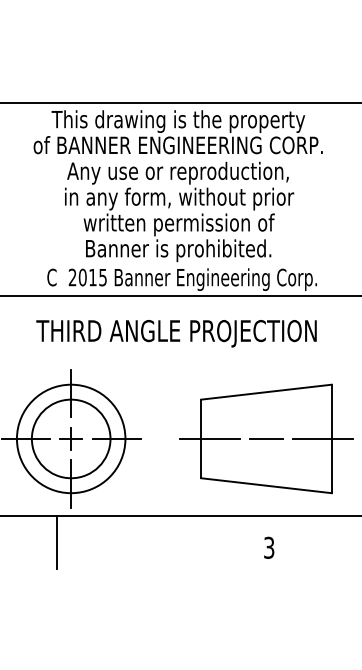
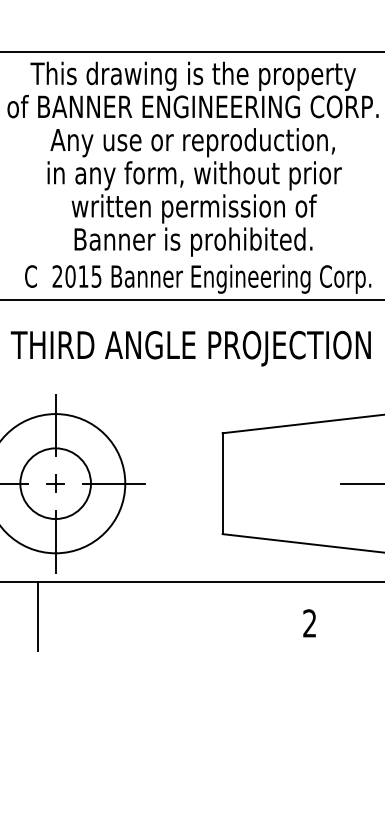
circle: (70, 438) -> (54, 483), size x0.7
part: (70, 438) -> (54, 483), size x0.6
line: (209, 438) -> (233, 483), removed
line: (266, 438) -> (306, 483), removed
text: (269, 547) -> (310, 623), 3 -> 2

